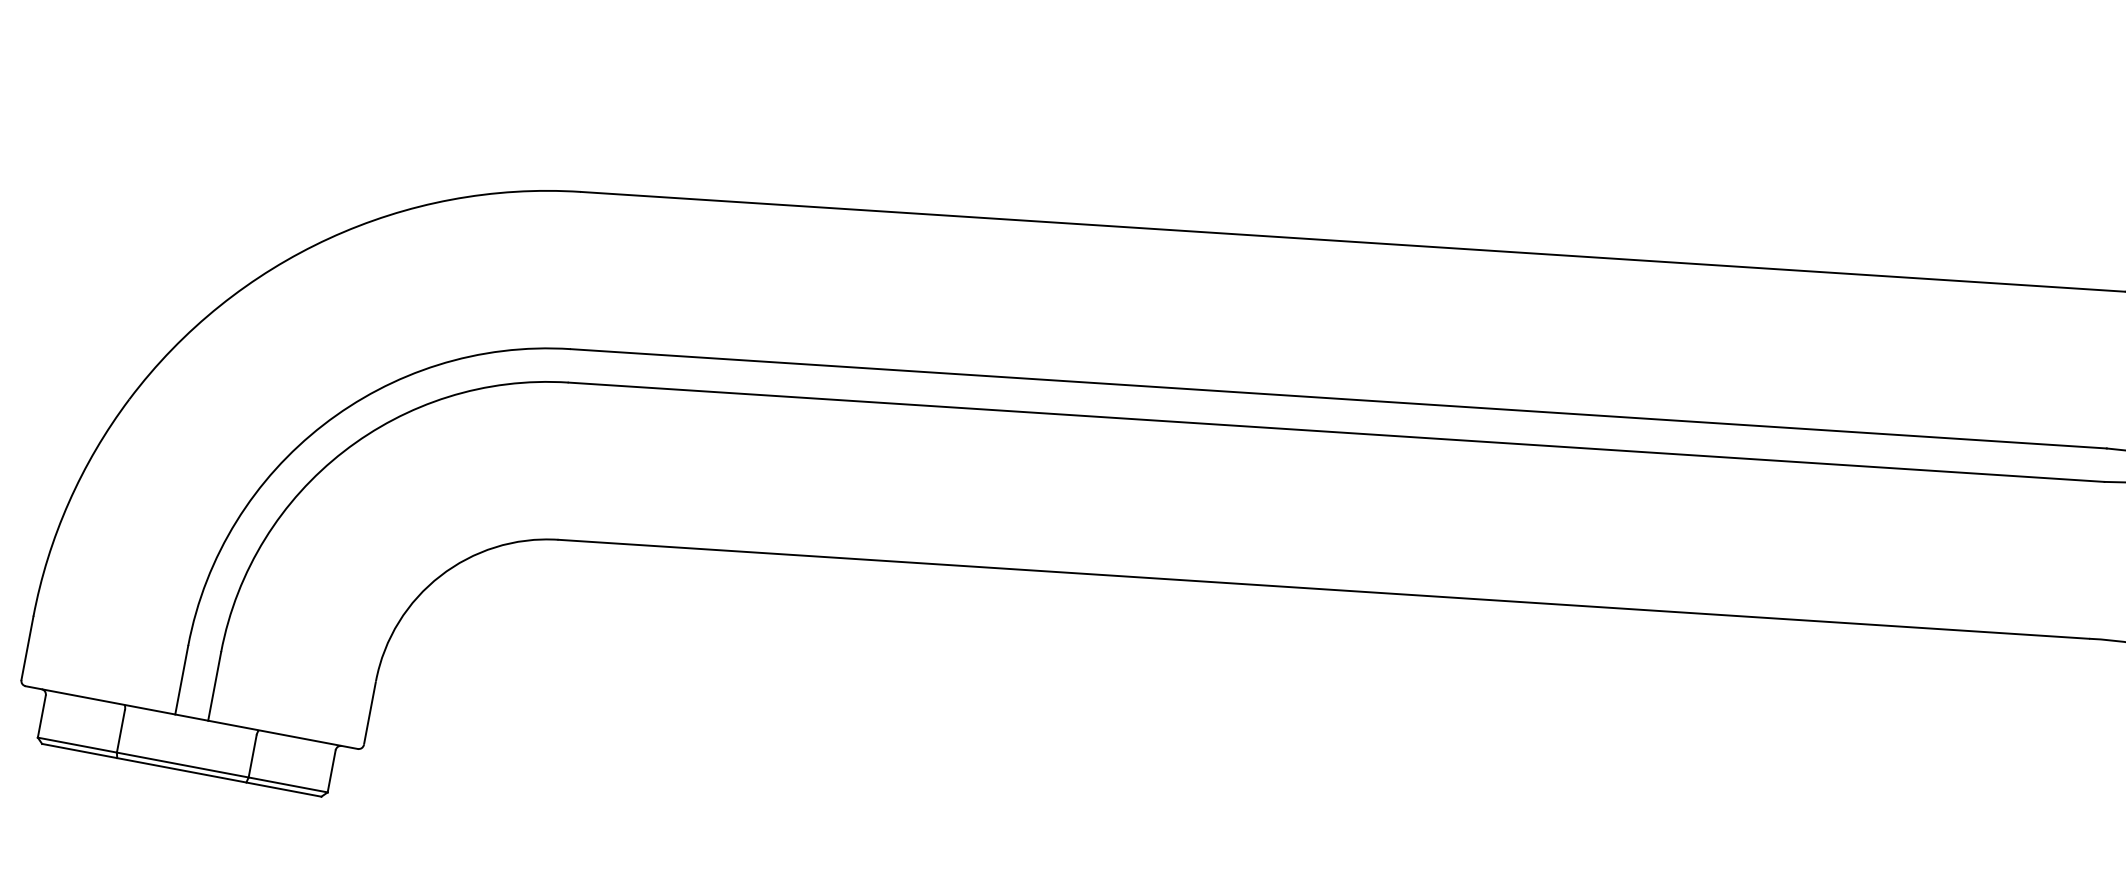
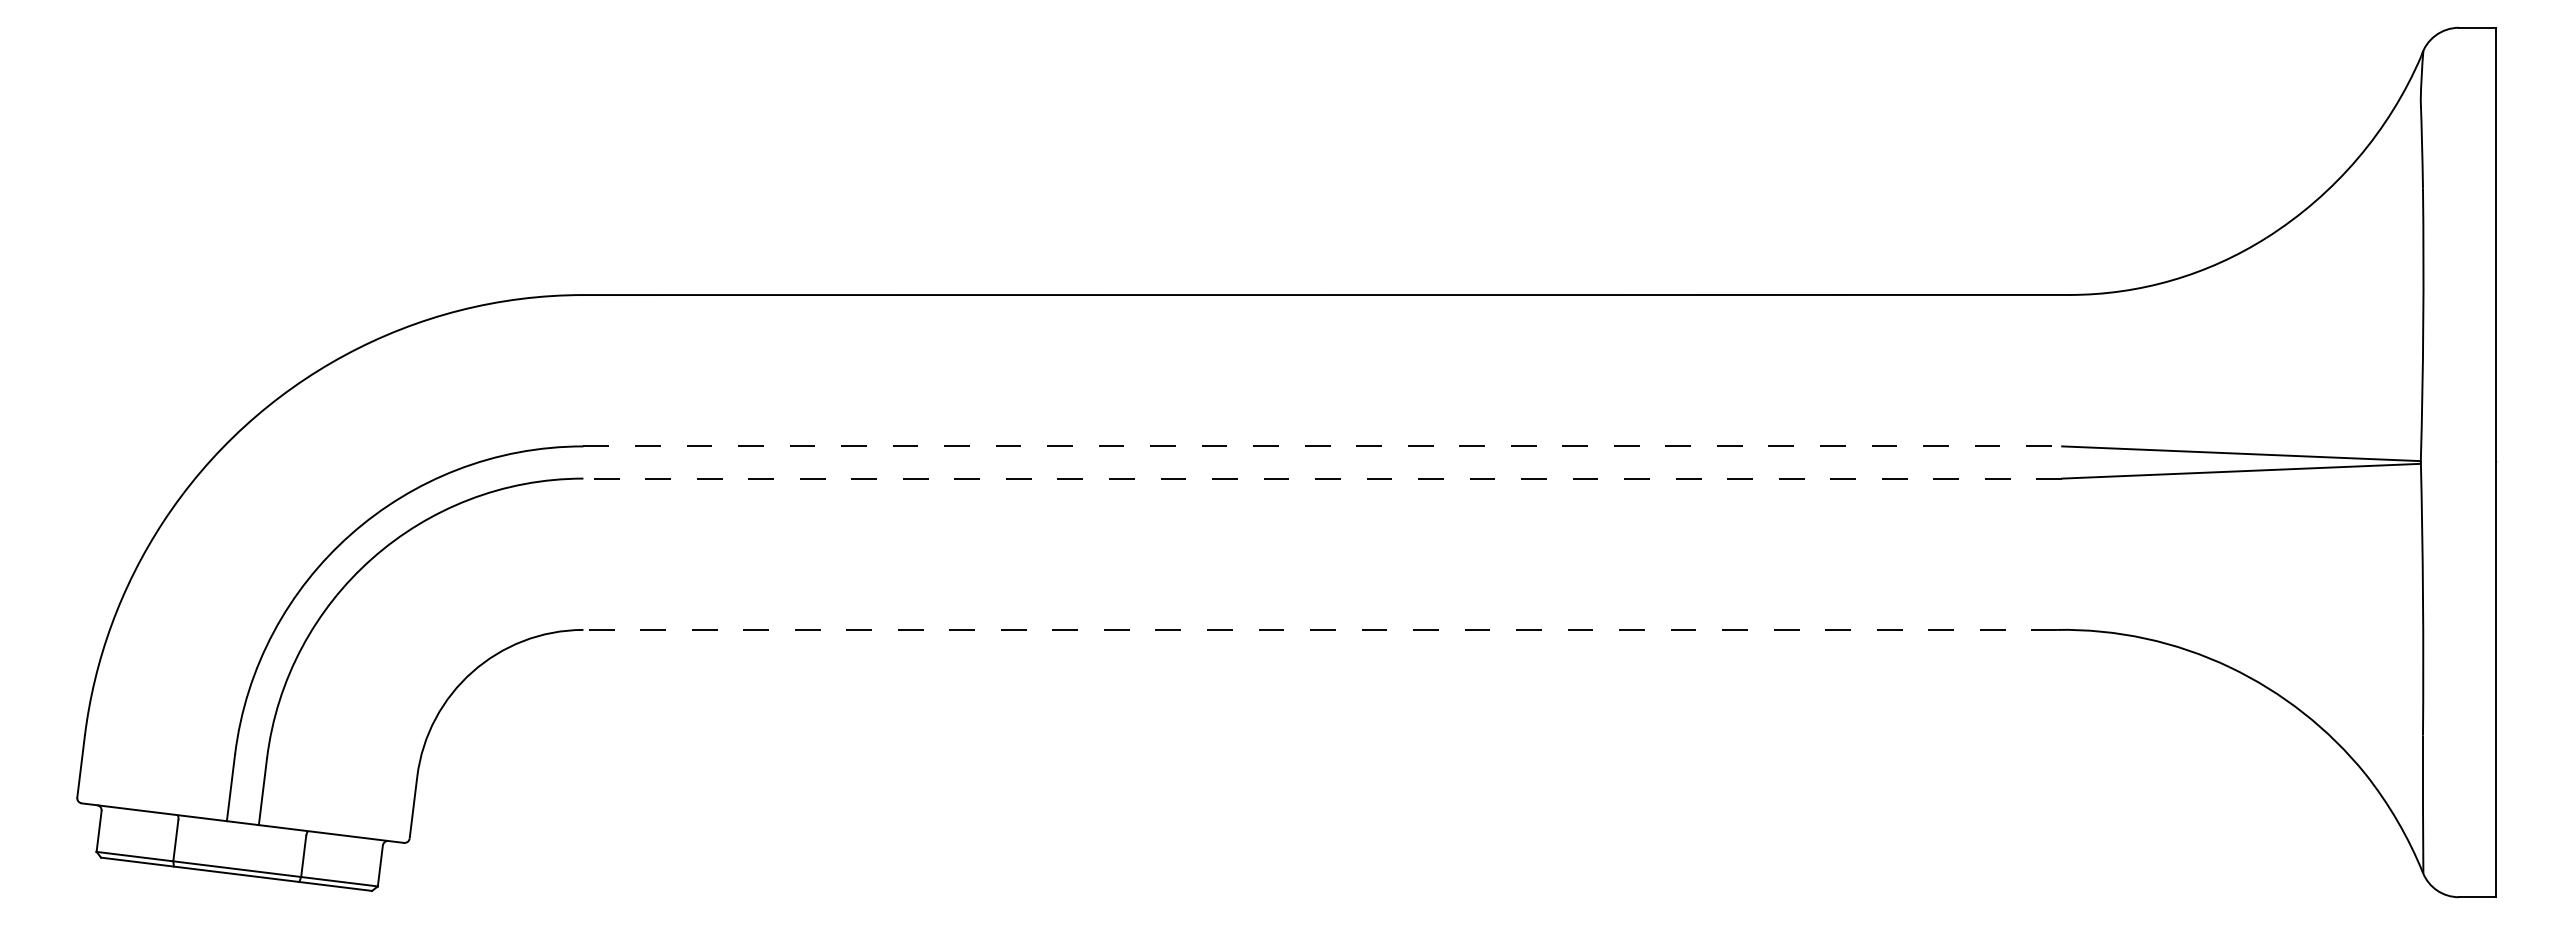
line: (1339, 398) -> (1323, 446), solid -> dashed
line: (1336, 432) -> (1322, 478), solid -> dashed
line: (1324, 588) -> (1320, 629), solid -> dashed

